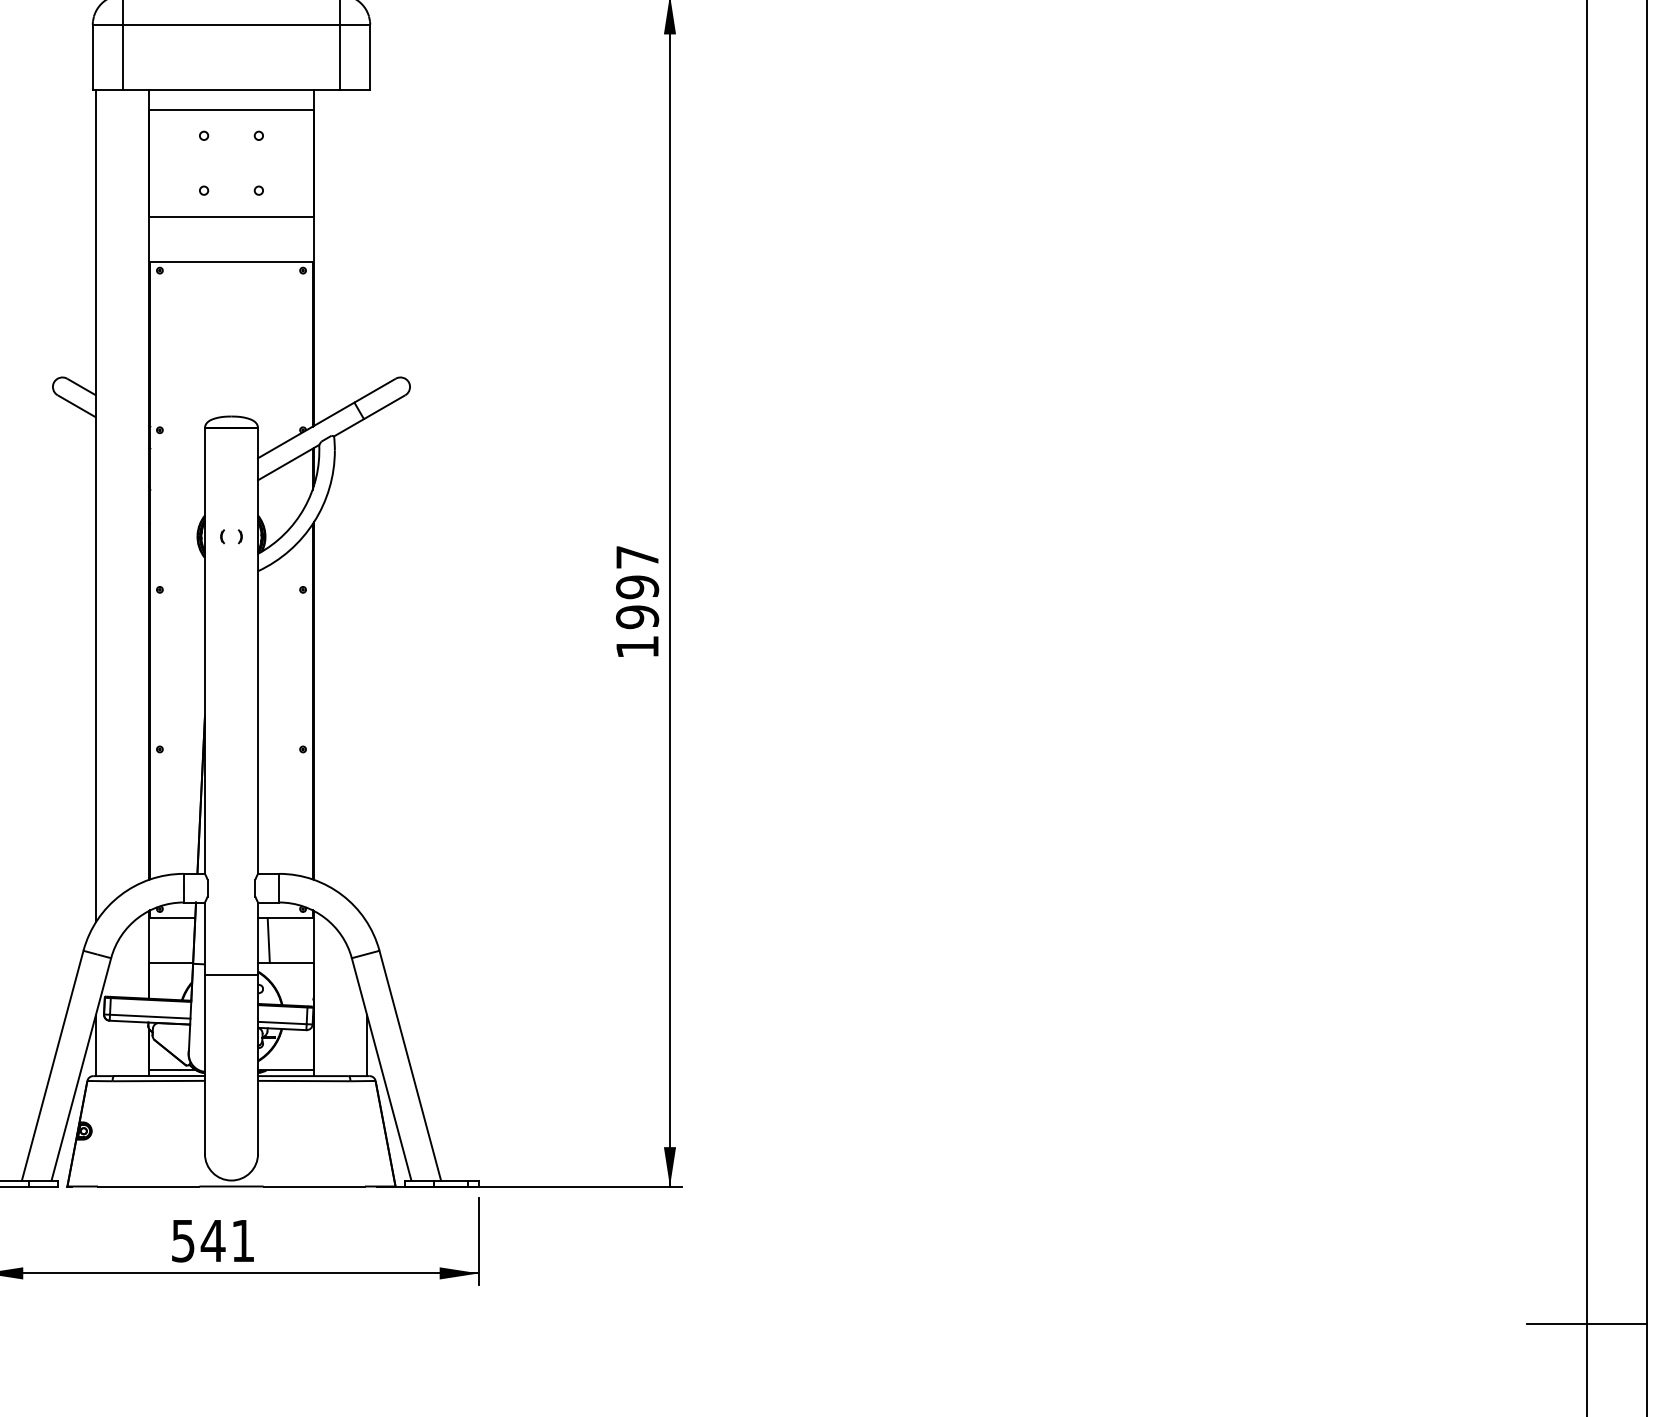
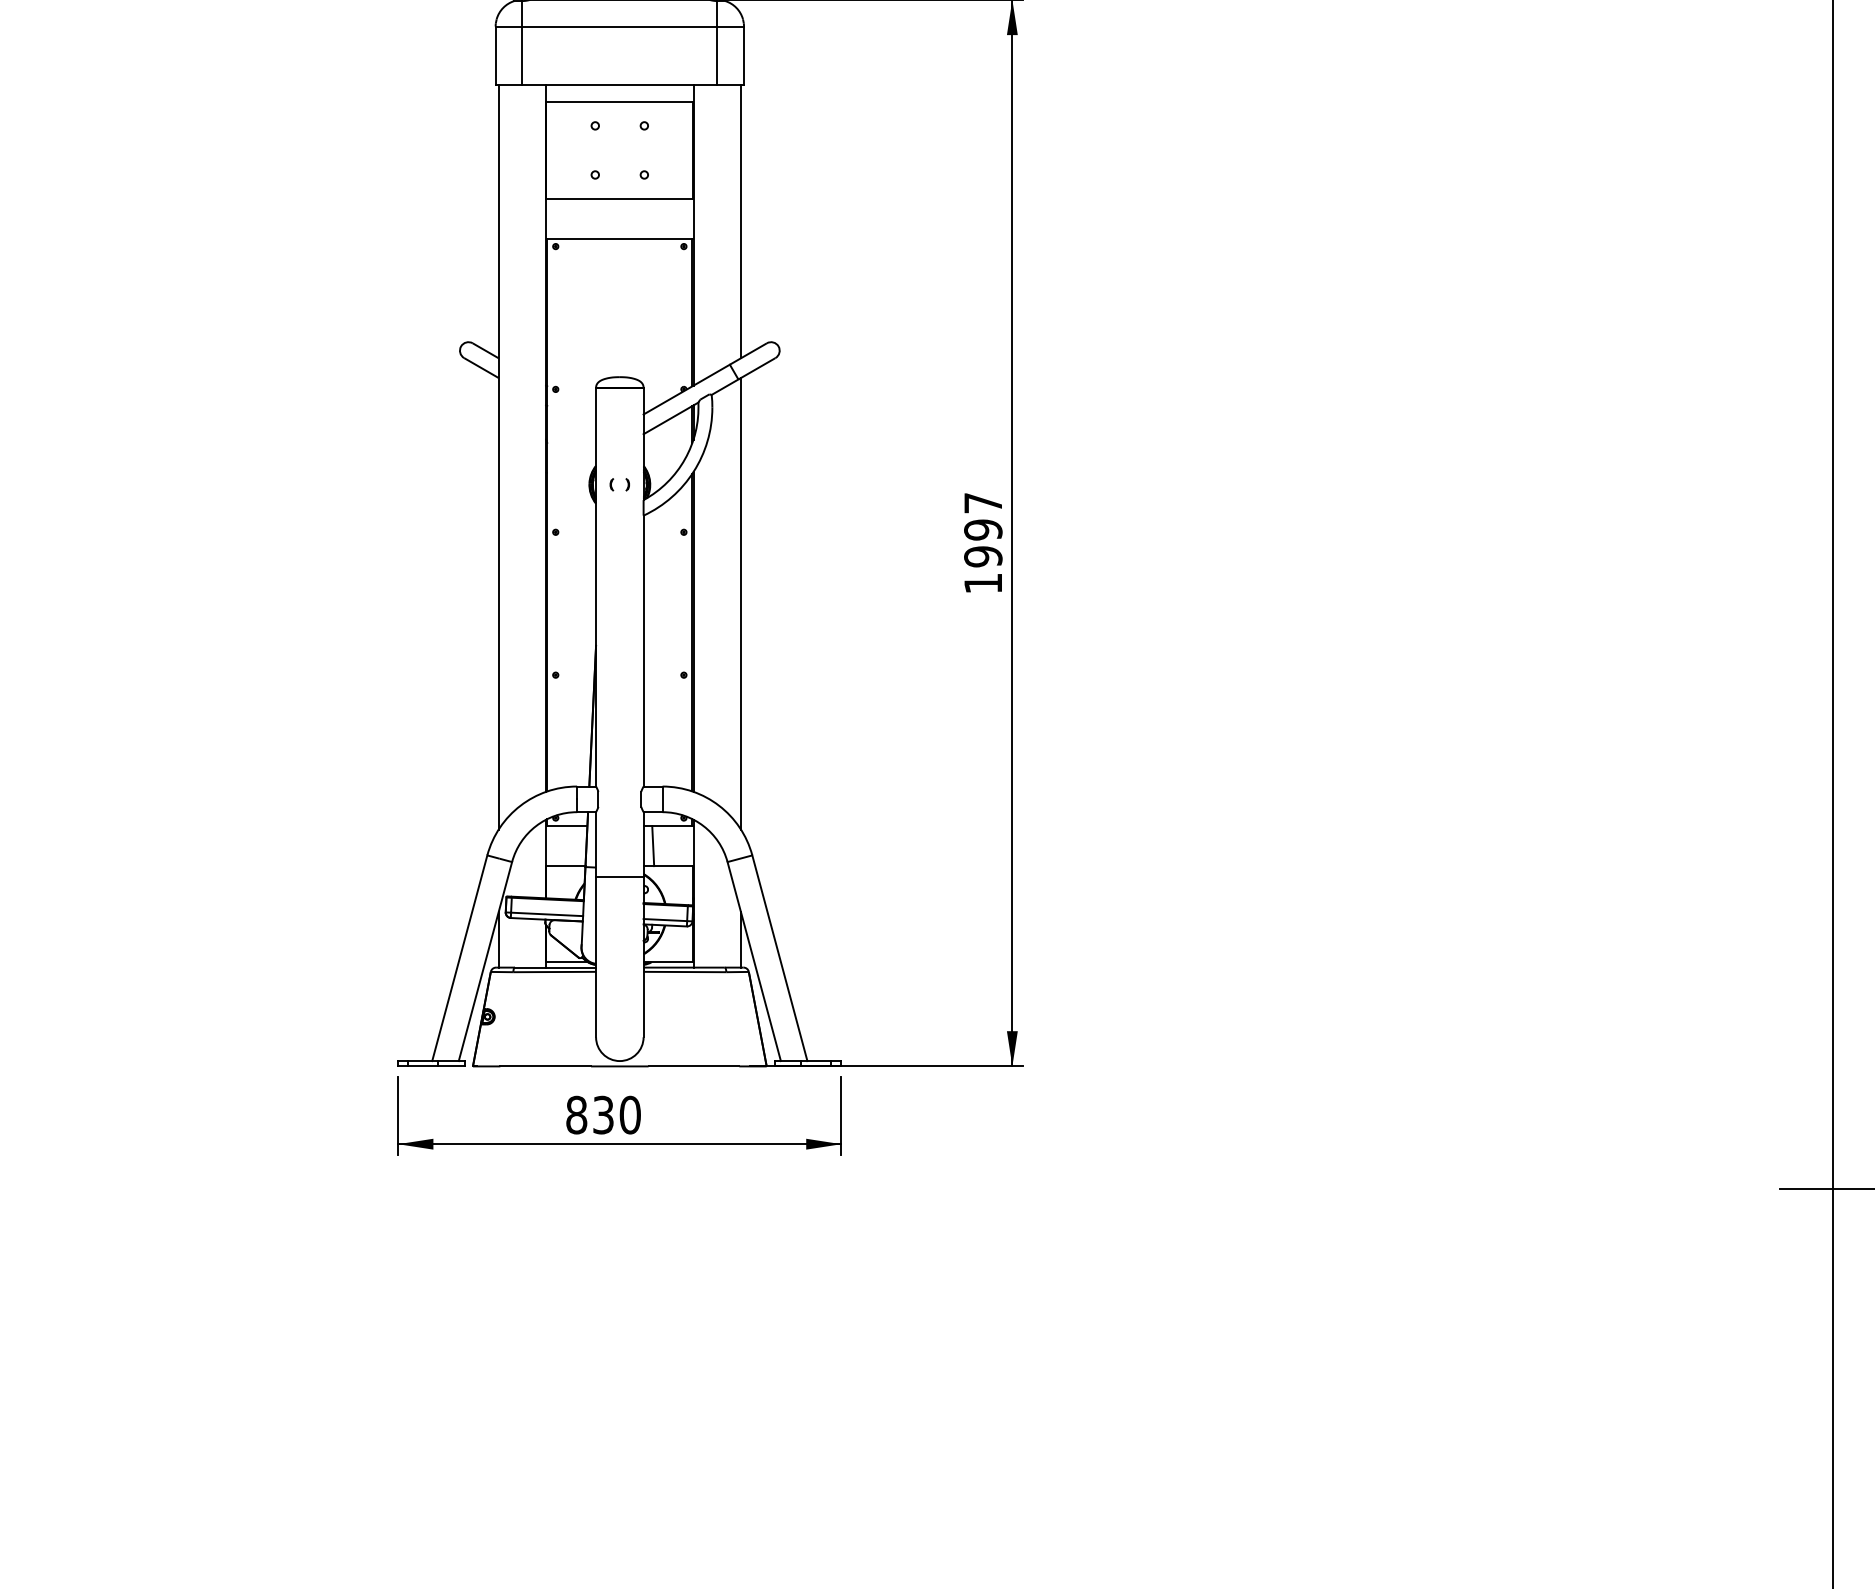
line: (367, 242) -> (741, 221), added
line: (367, 669) -> (741, 603), added
text: (213, 1240) -> (603, 1114), 541 -> 830

